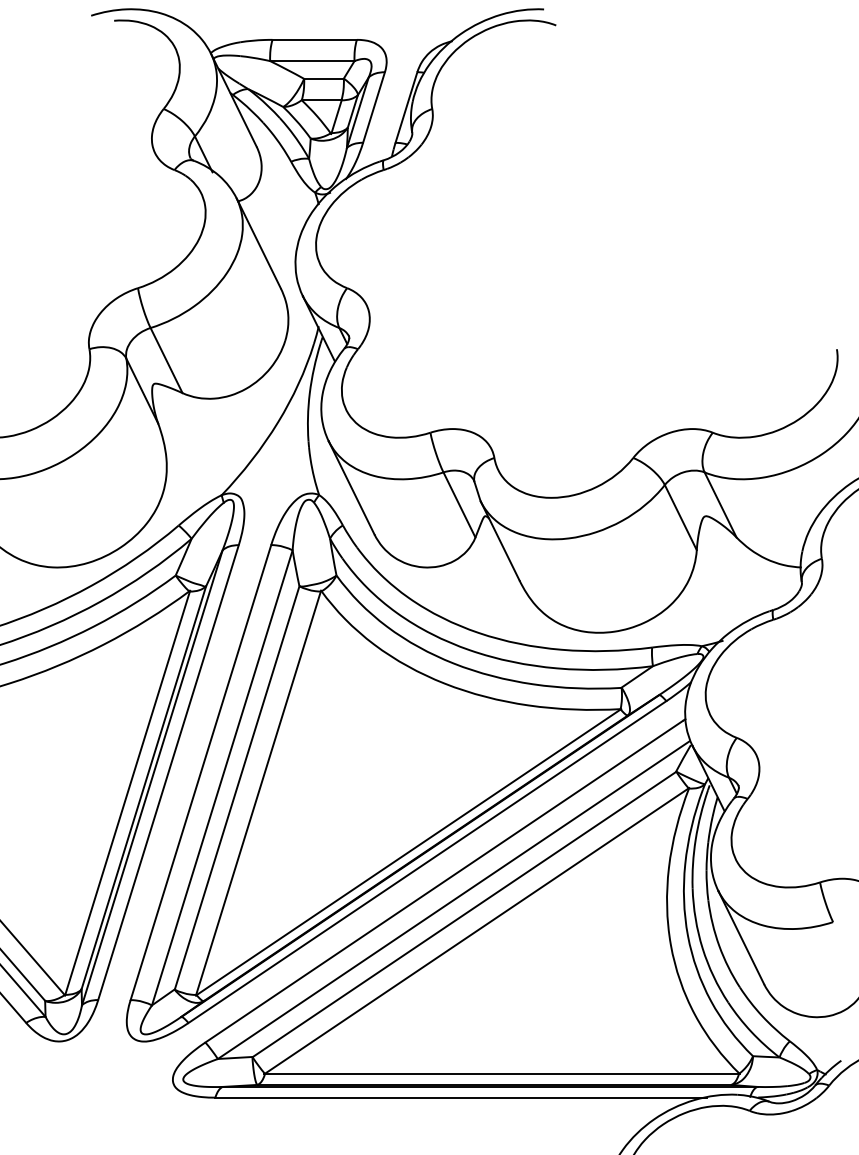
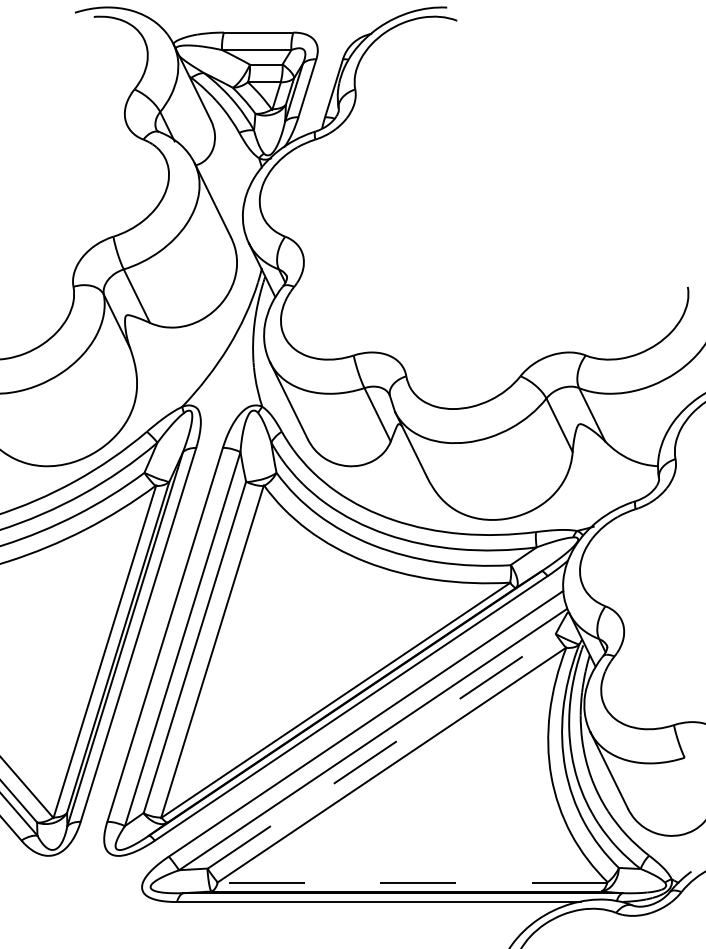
line: (464, 914) -> (381, 751), solid -> dashed
line: (501, 1073) -> (412, 882), solid -> dashed

